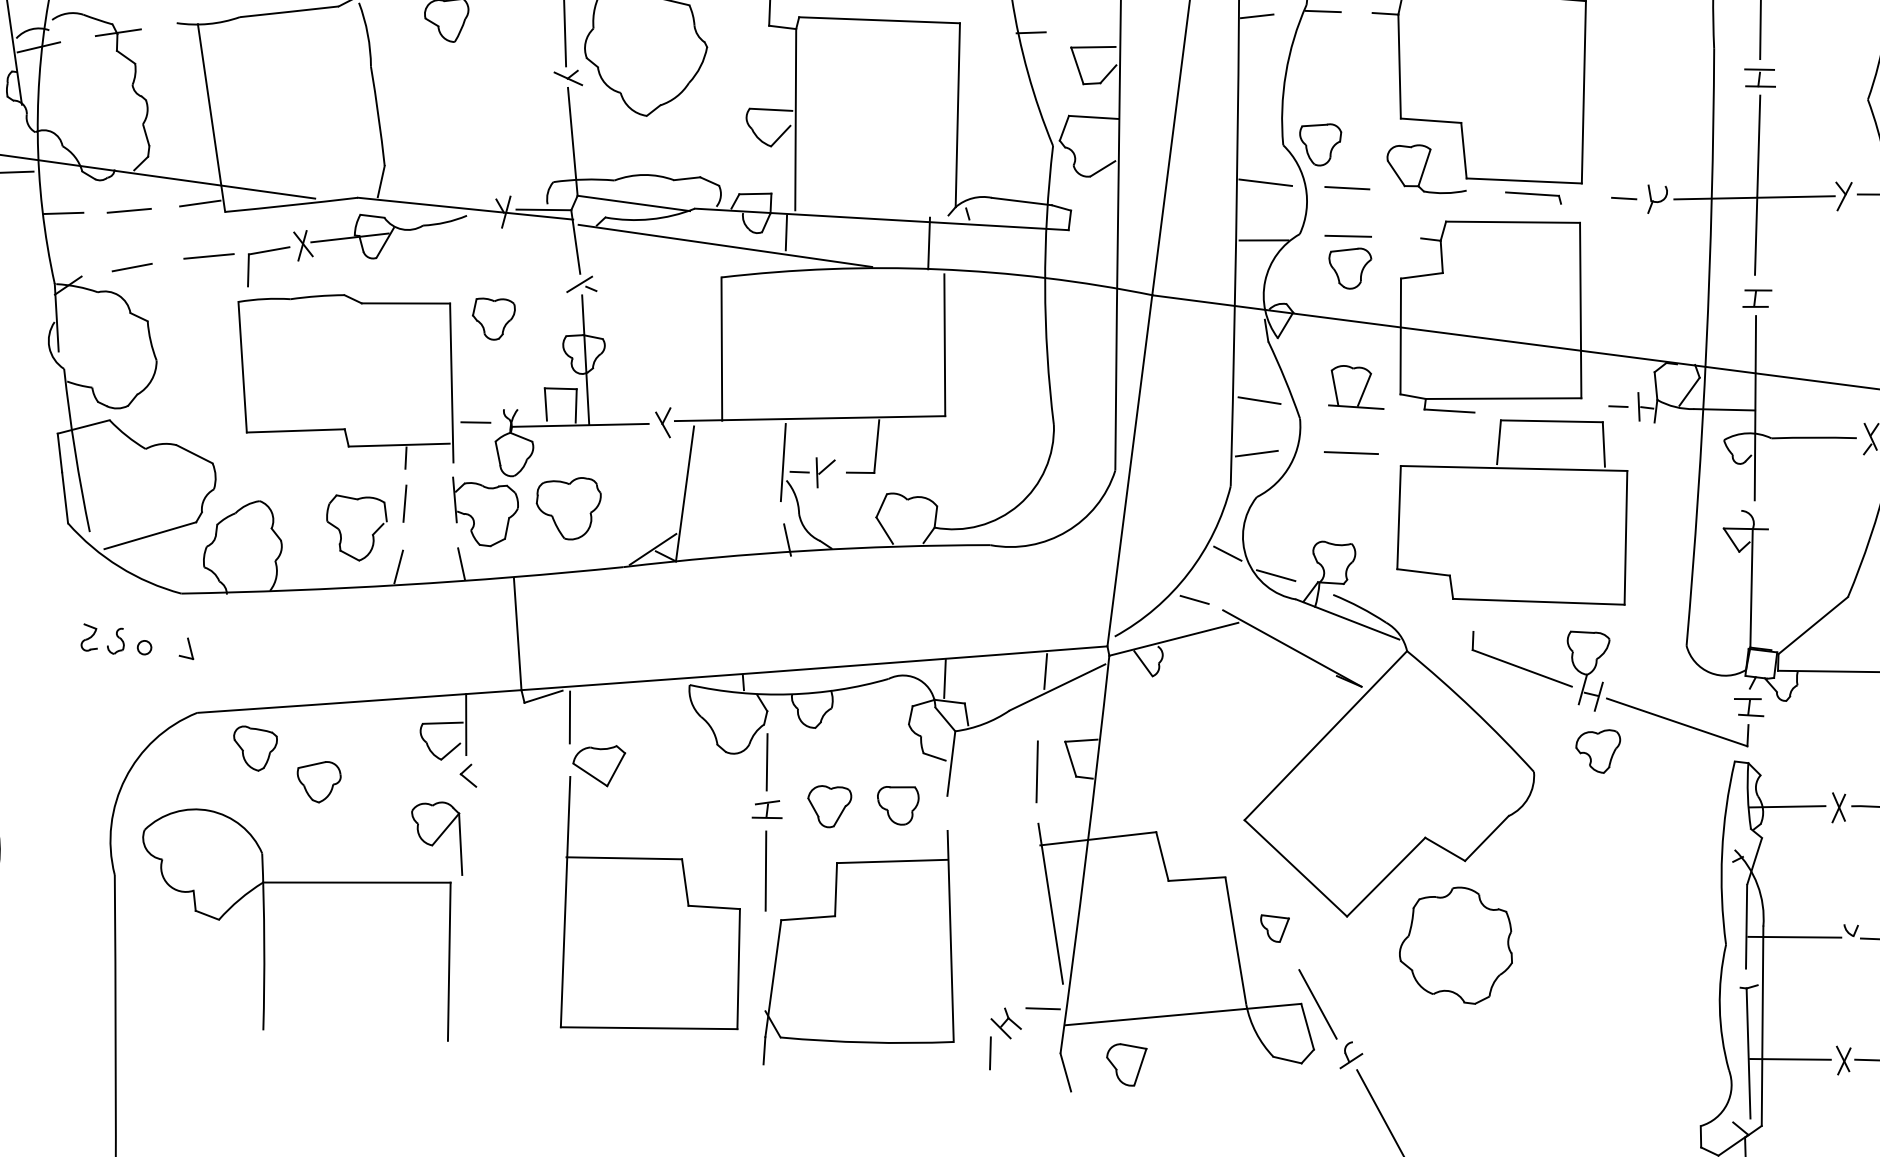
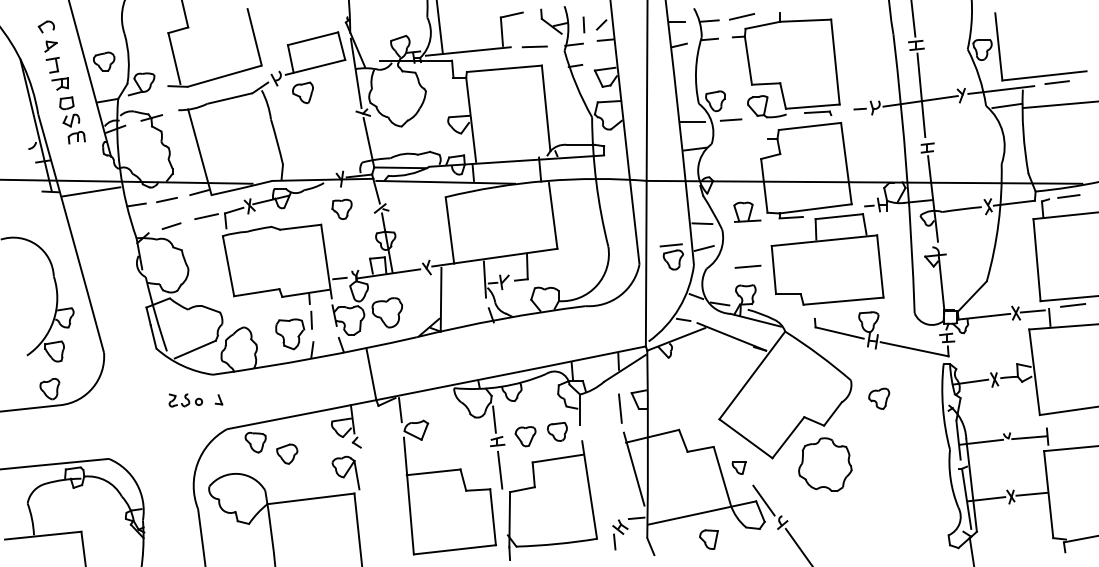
part: (1345, 259) -> (671, 256), moved
part: (492, 316) -> (341, 208), moved
line: (1350, 452) -> (747, 266), moved
part: (1598, 749) -> (879, 398), moved
part: (1124, 1064) -> (708, 539), moved

